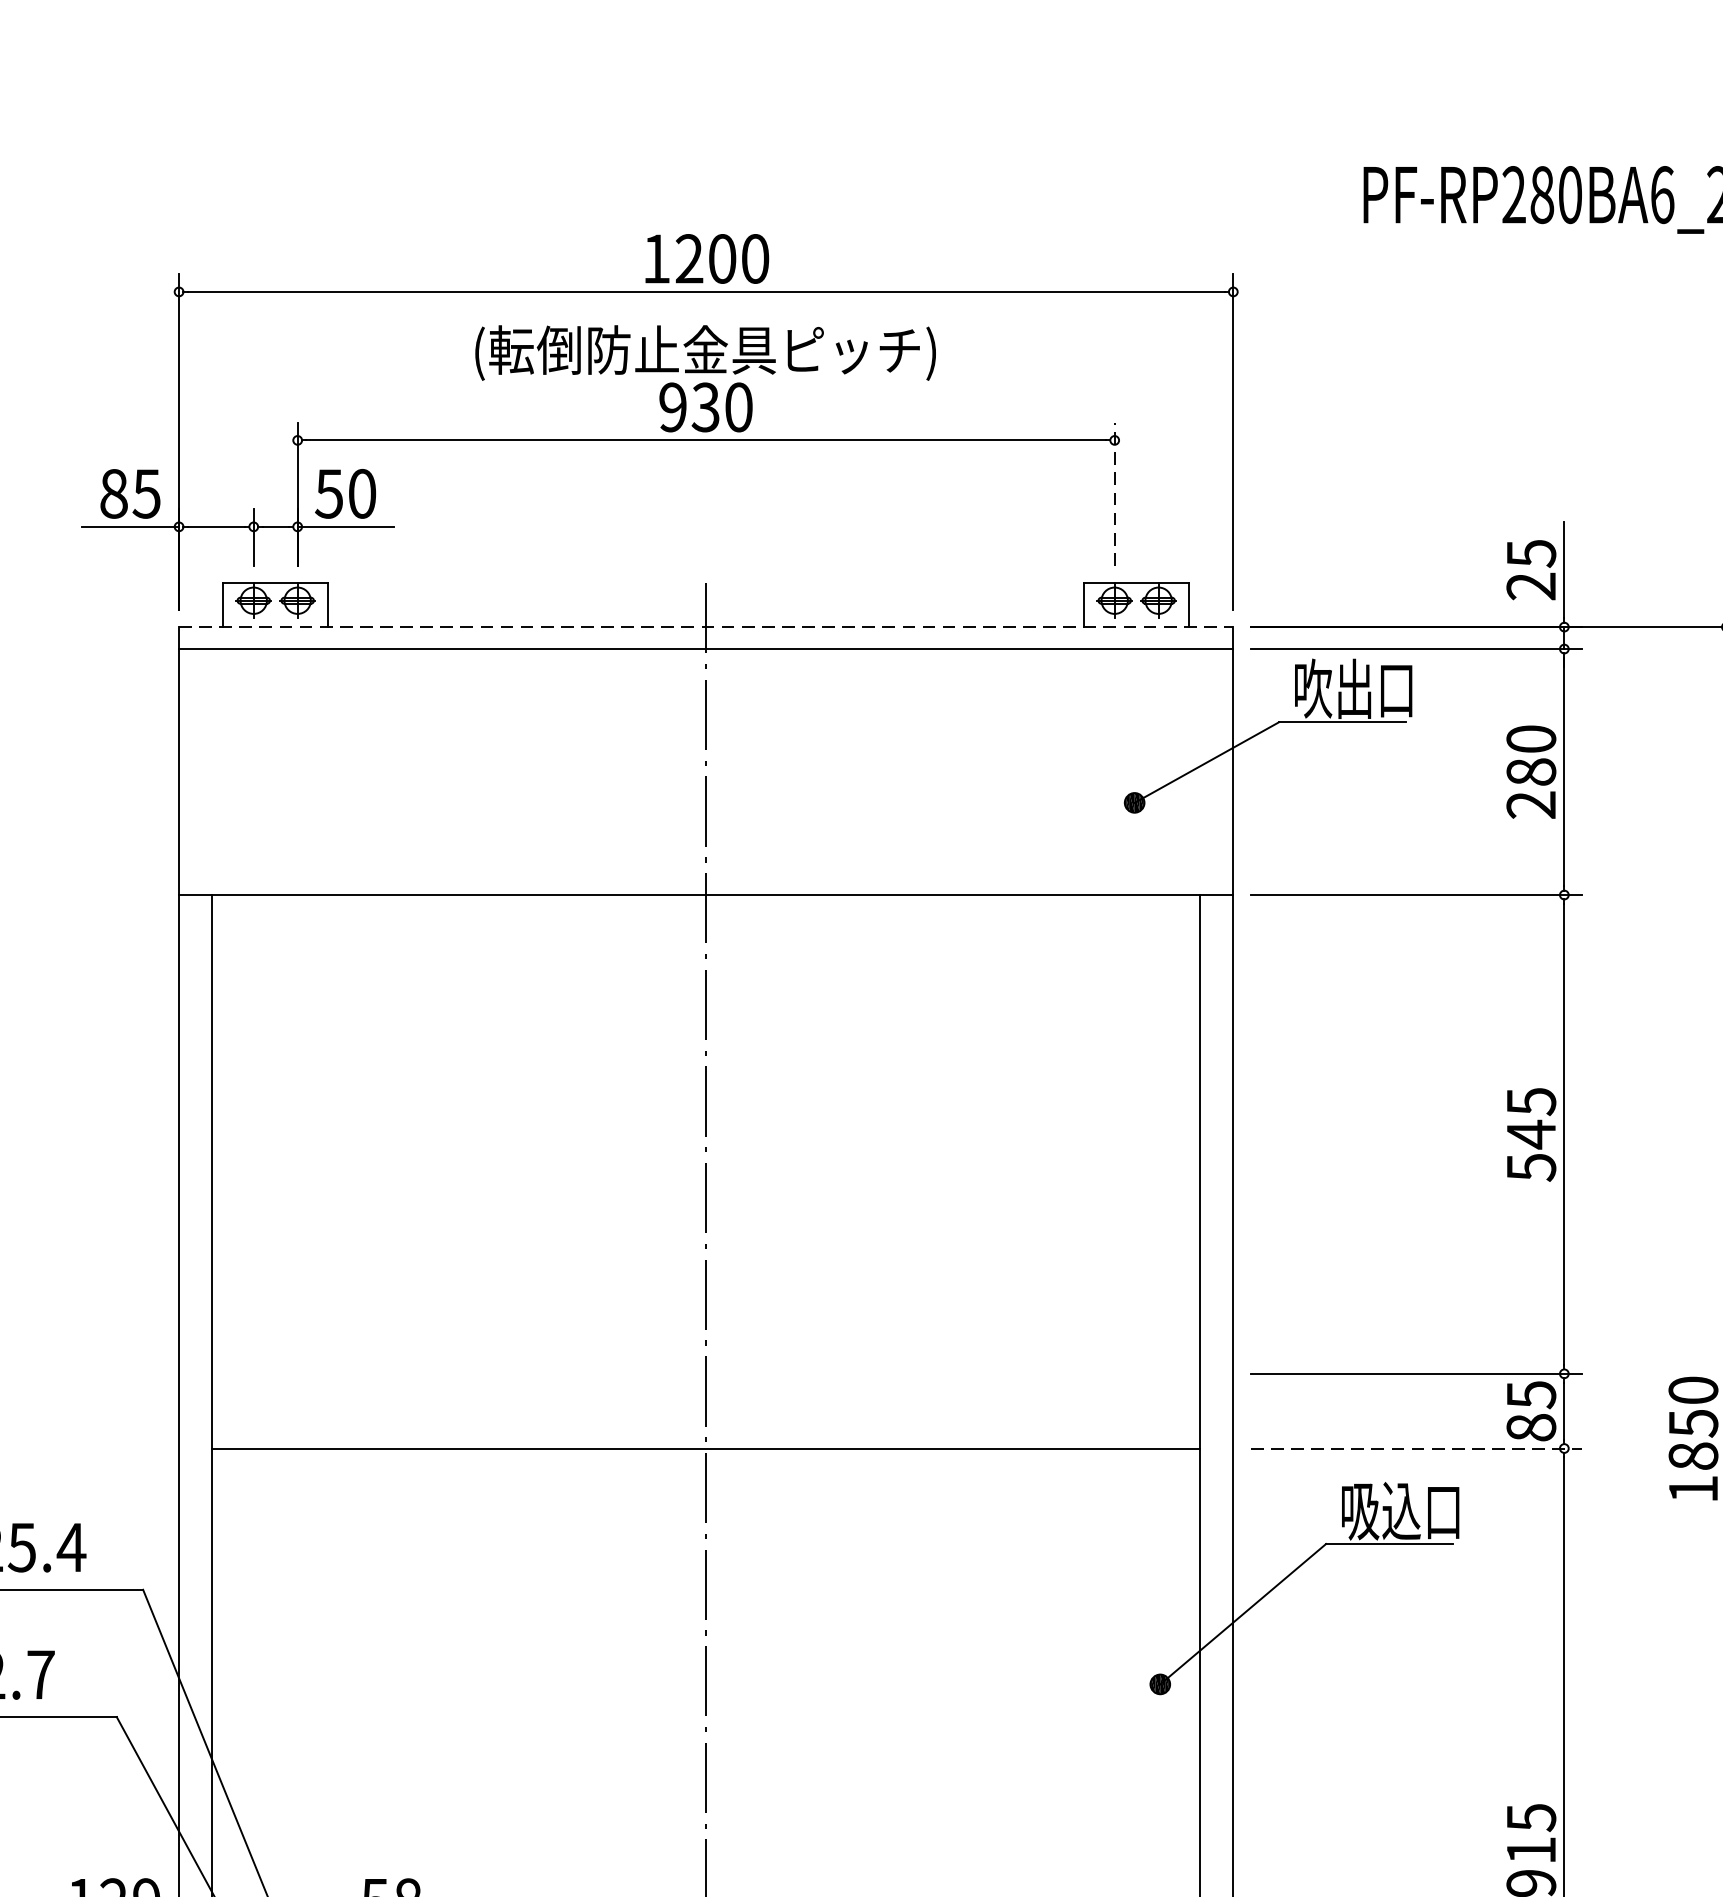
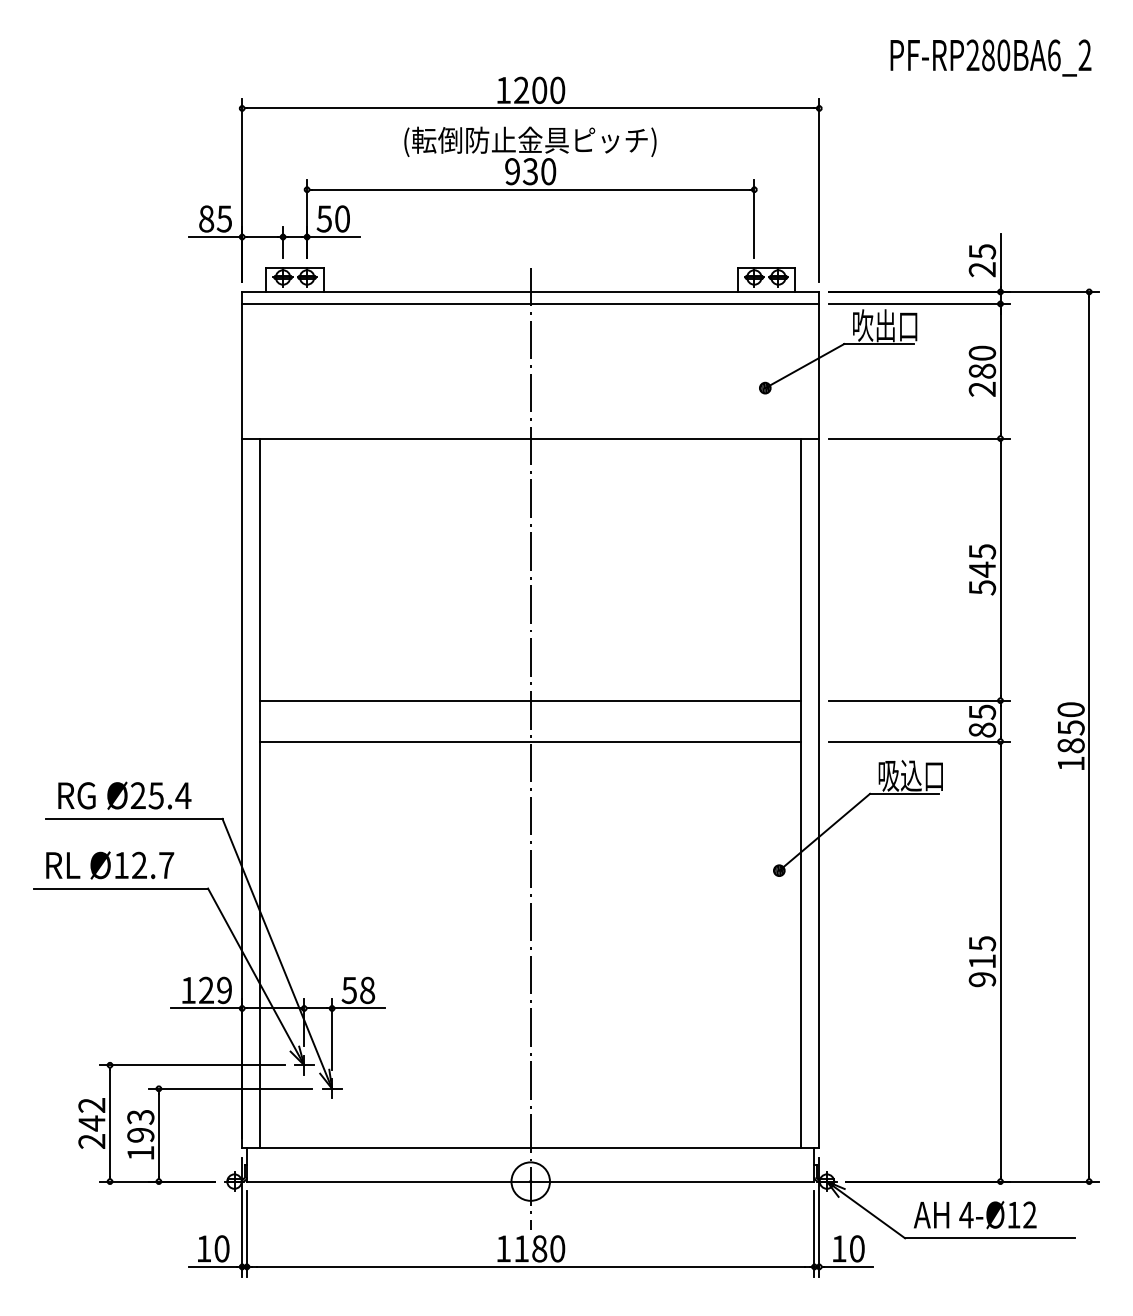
line: (1114, 492) -> (754, 218), dashed -> solid
line: (705, 626) -> (530, 291), dashed -> solid
line: (705, 1373) -> (530, 700), added
line: (1416, 1448) -> (919, 741), dashed -> solid

